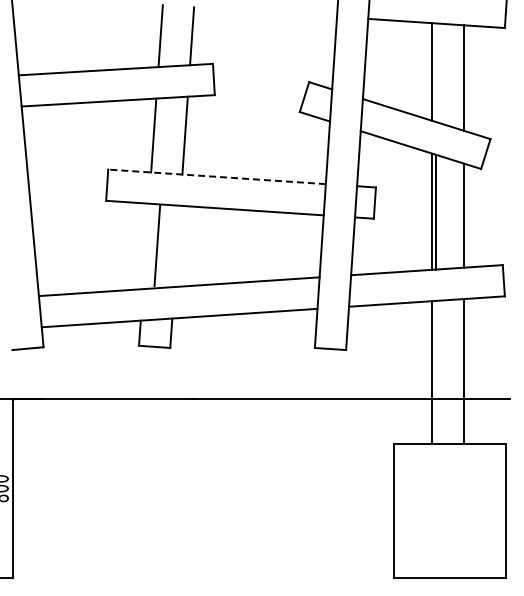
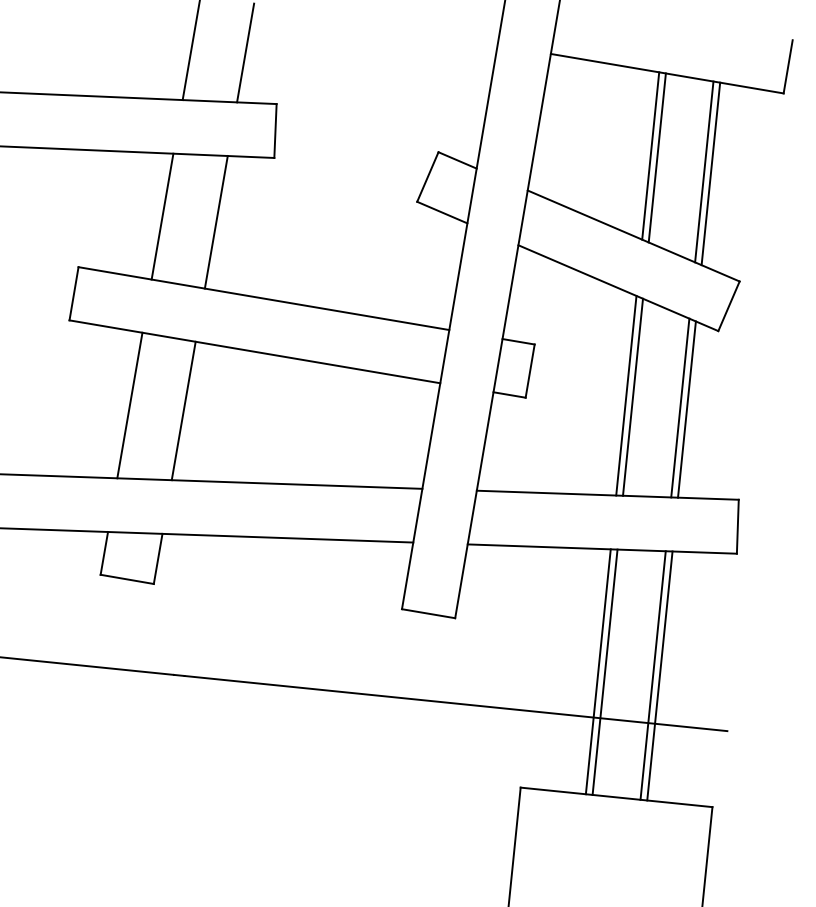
line: (435, 72) -> (656, 157), added
line: (467, 78) -> (710, 173), added
line: (216, 176) -> (263, 297), dashed -> solid
line: (467, 215) -> (686, 408), added
line: (157, 245) -> (183, 411), moved
line: (145, 246) -> (129, 405), added
line: (467, 370) -> (659, 674), added
line: (435, 371) -> (604, 670), added

